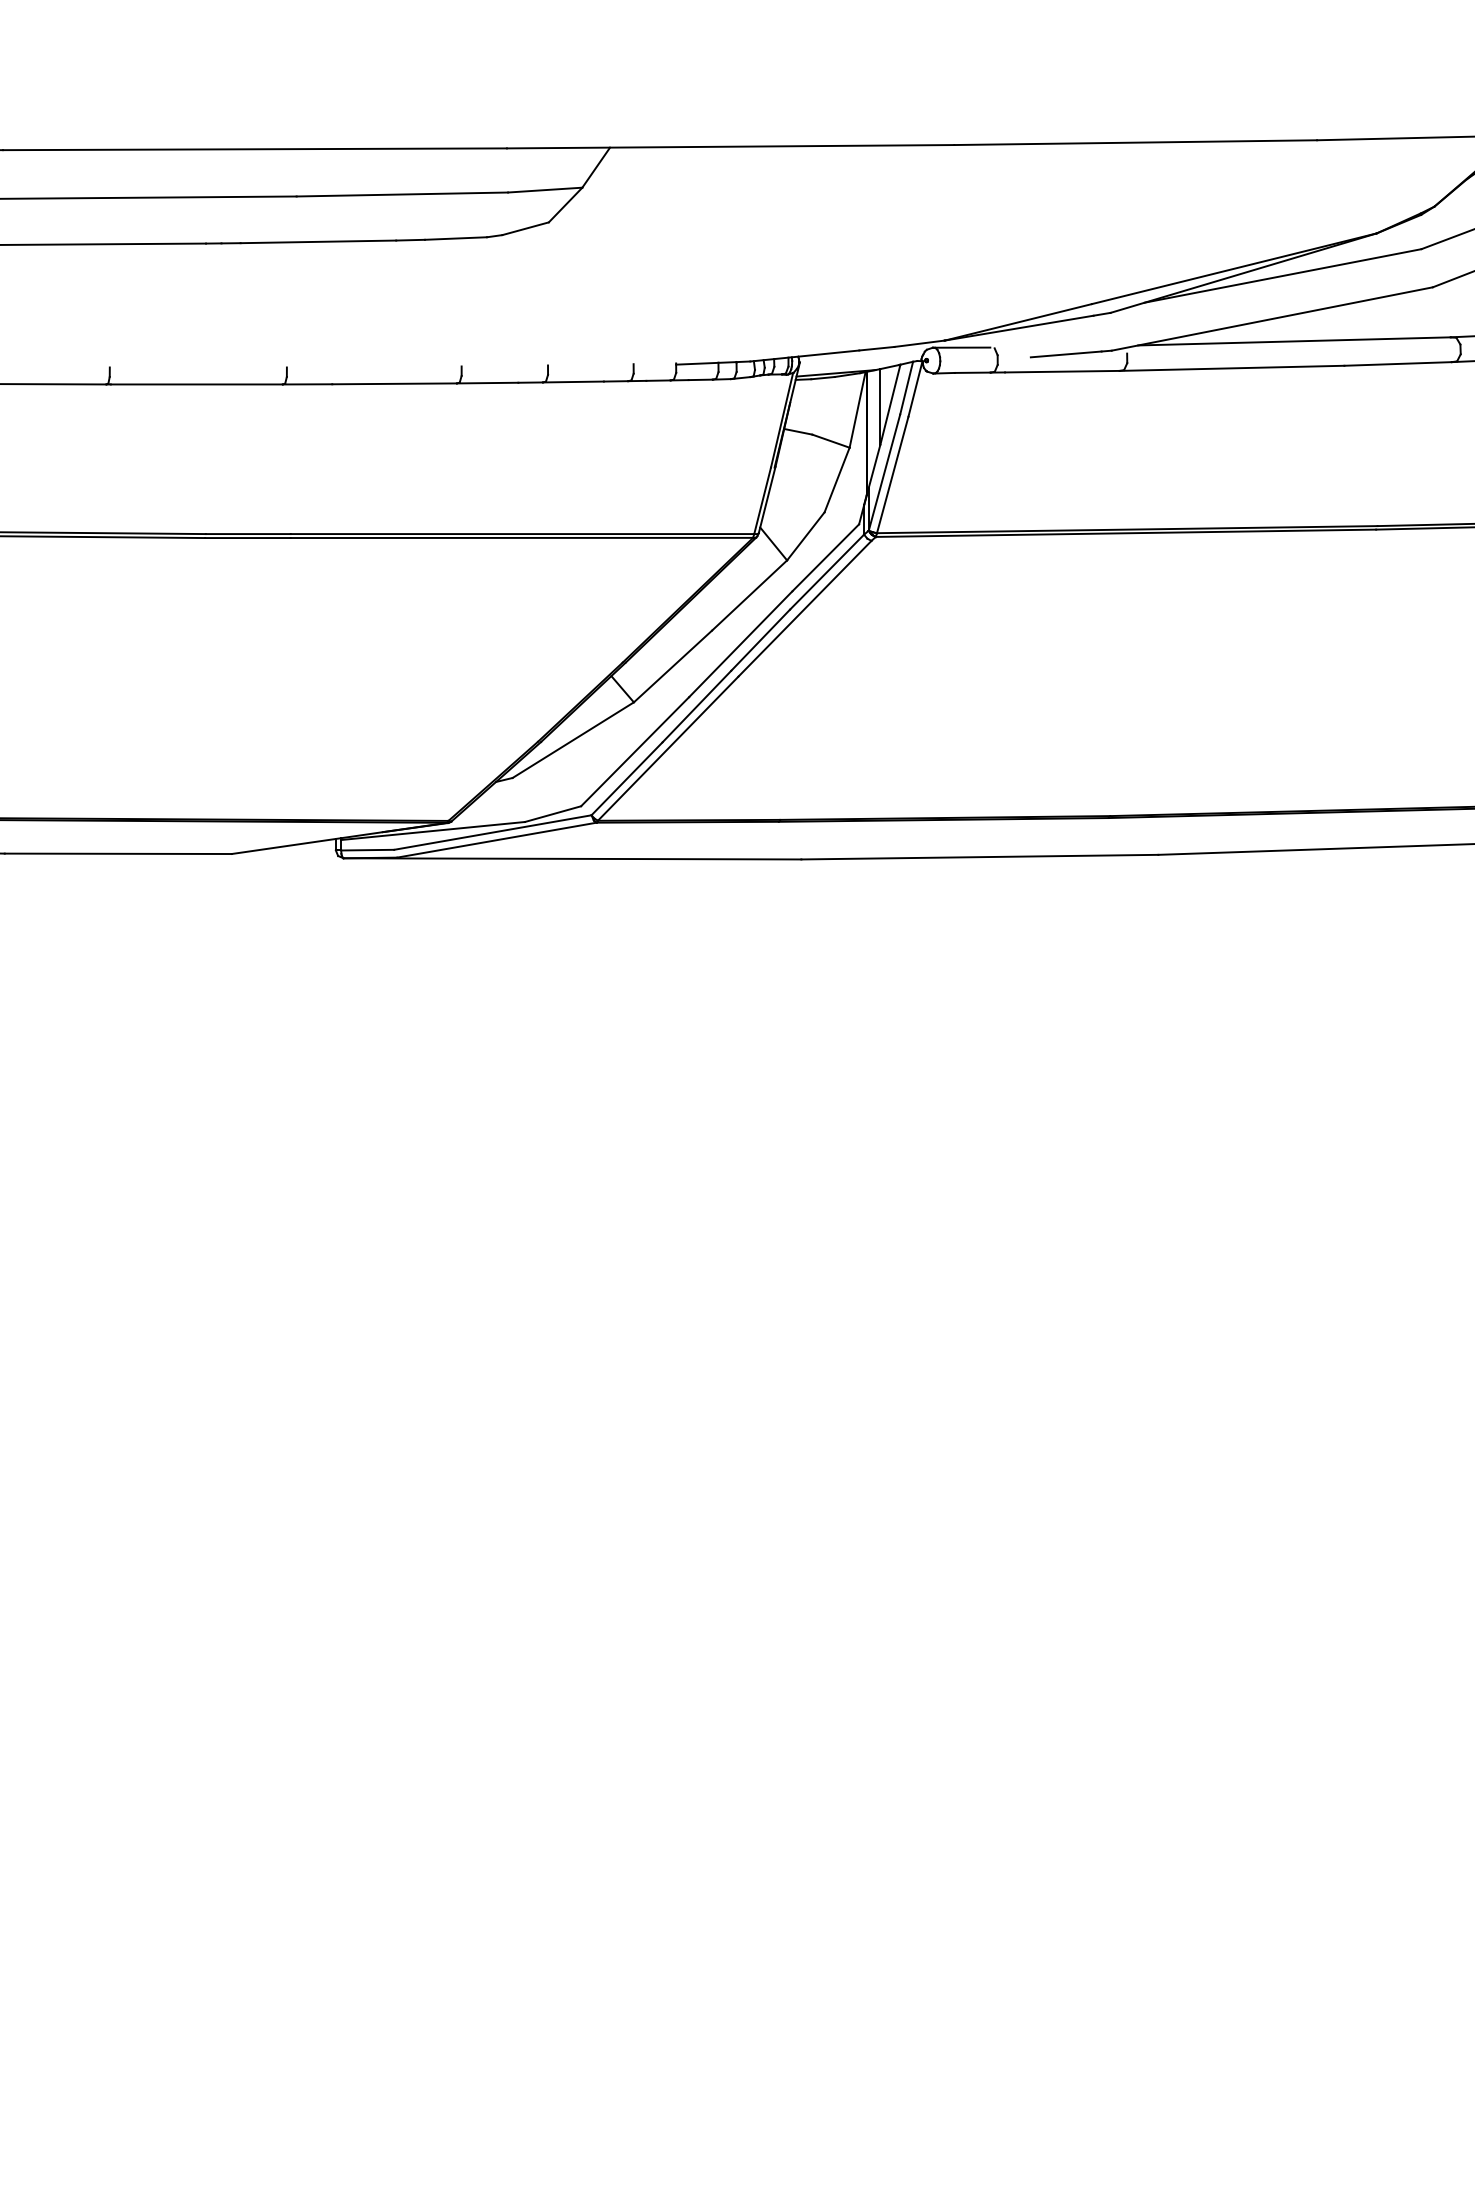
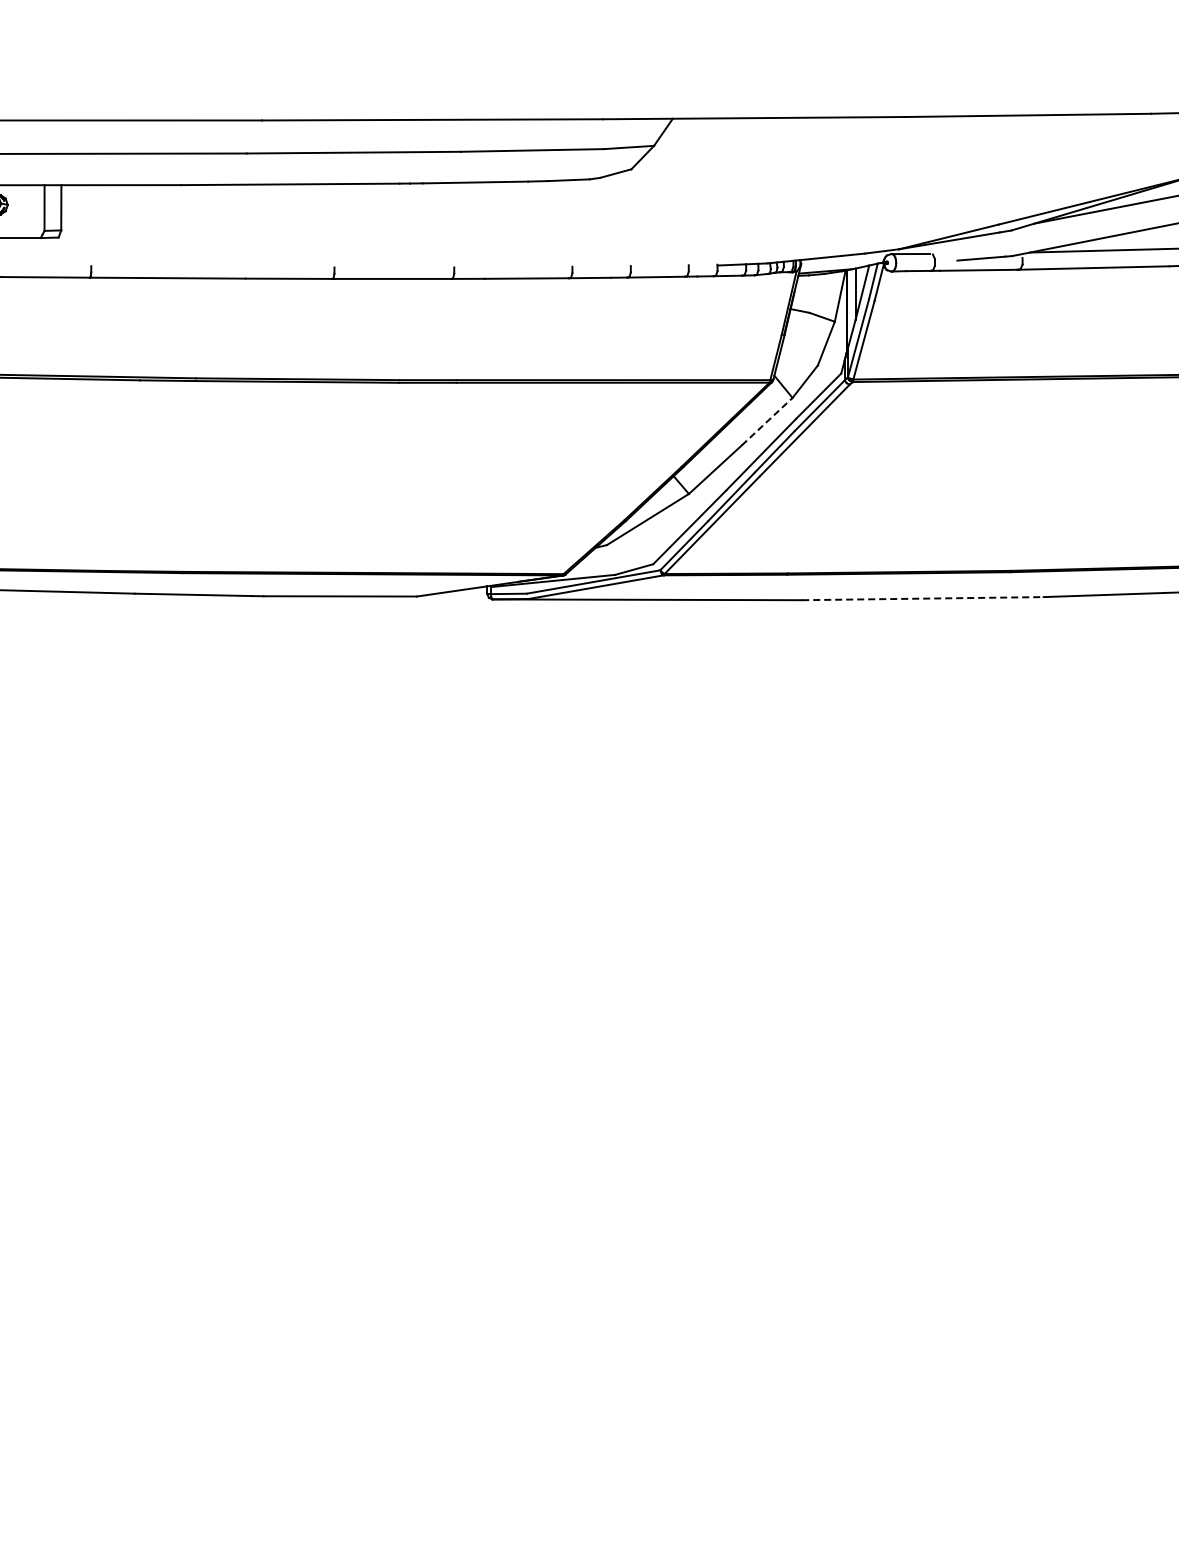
line: (750, 595) -> (767, 421), solid -> dashed
line: (979, 856) -> (922, 598), solid -> dashed

